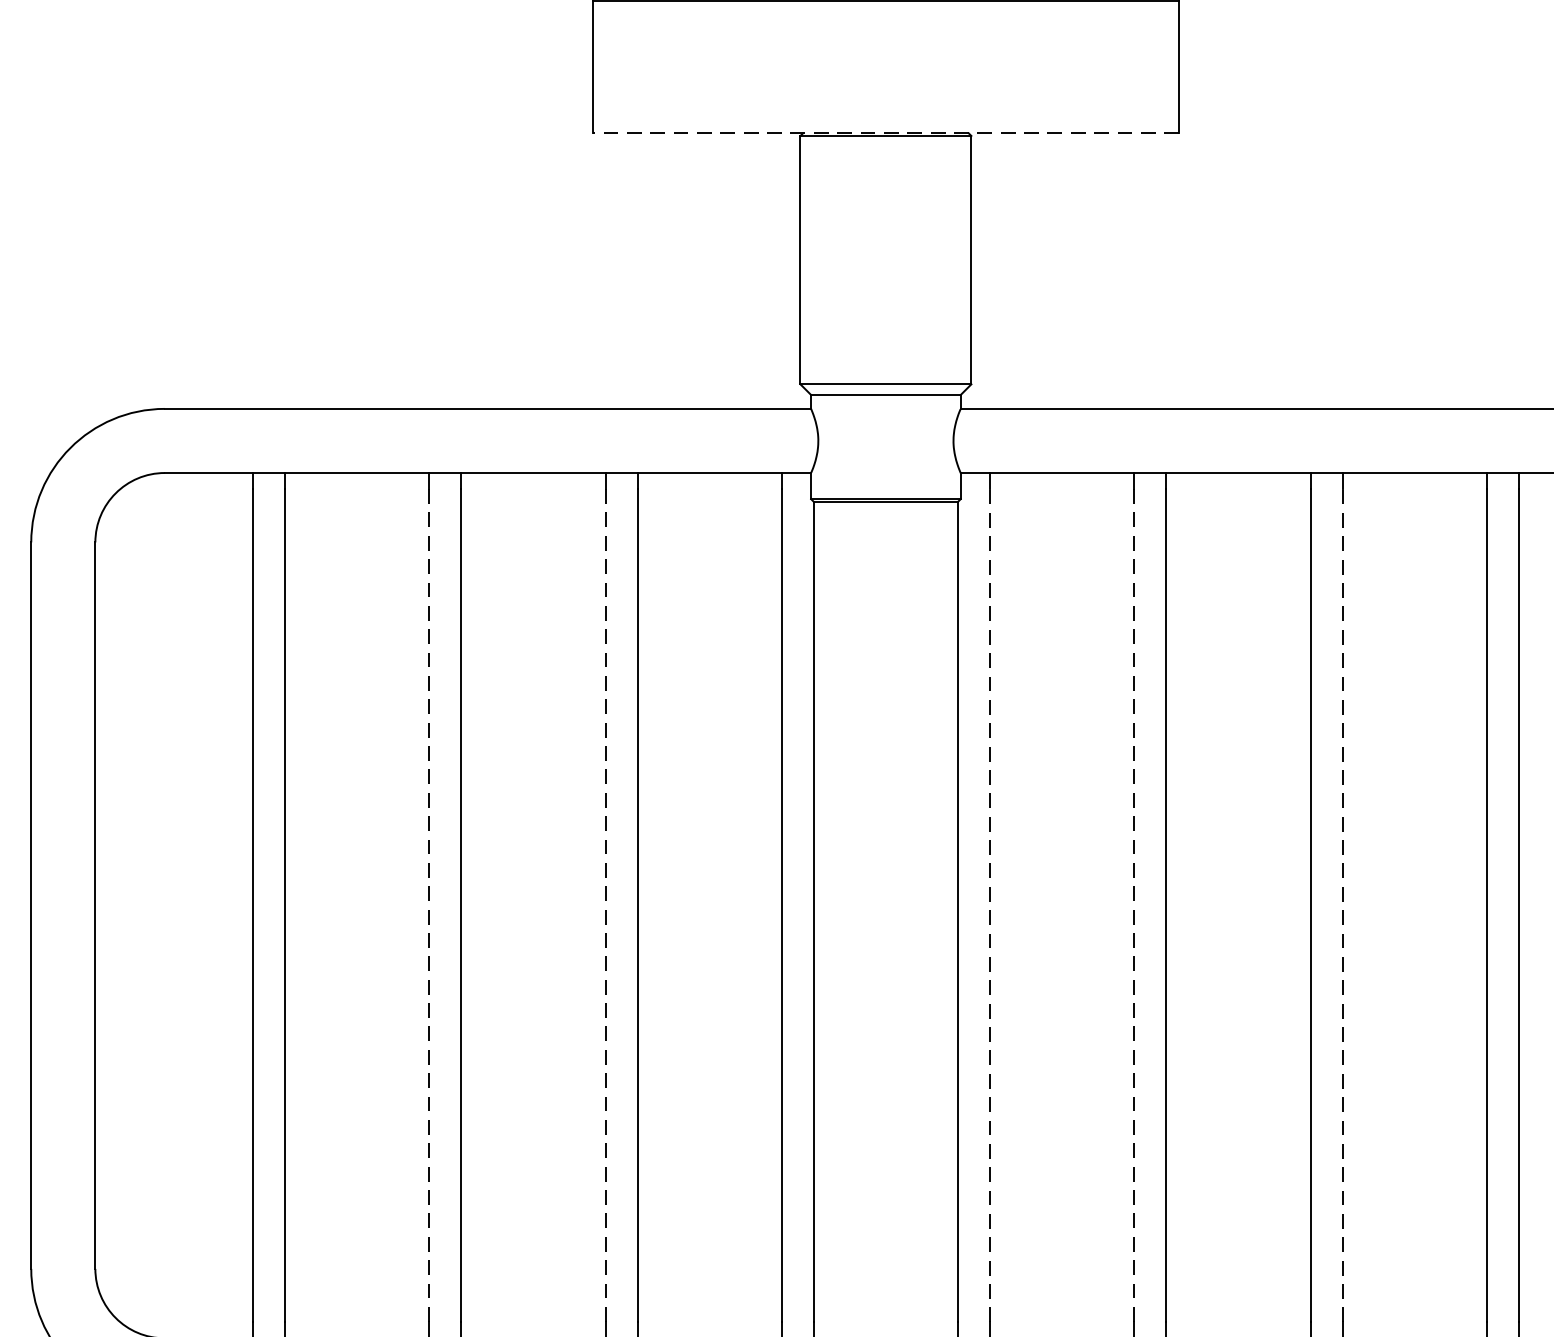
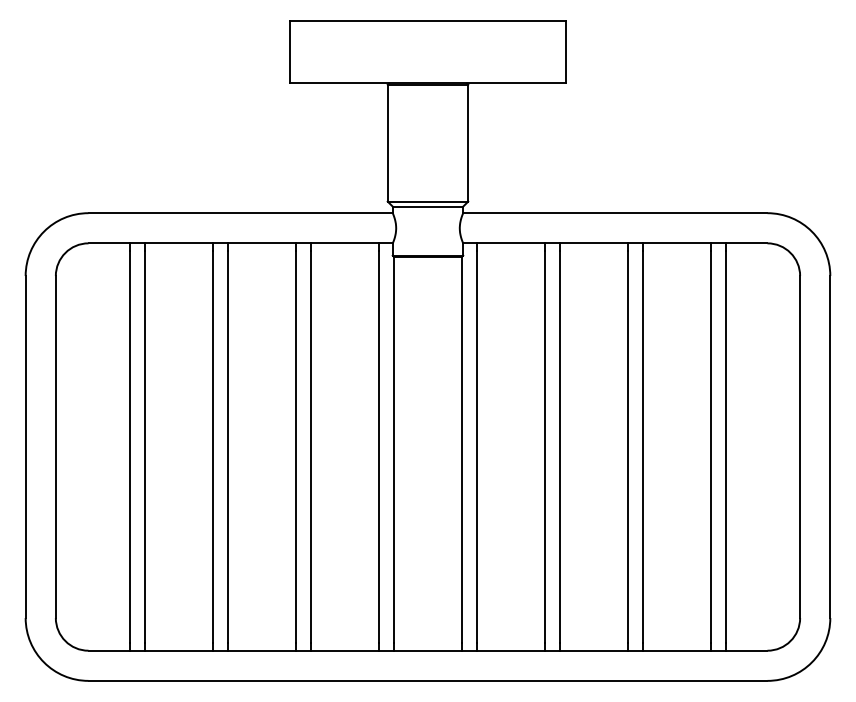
line: (884, 133) -> (427, 83), dashed -> solid
line: (991, 904) -> (477, 446), dashed -> solid
line: (1341, 904) -> (642, 446), dashed -> solid
line: (430, 906) -> (213, 447), dashed -> solid
line: (604, 906) -> (295, 447), dashed -> solid
line: (1133, 906) -> (544, 447), dashed -> solid

